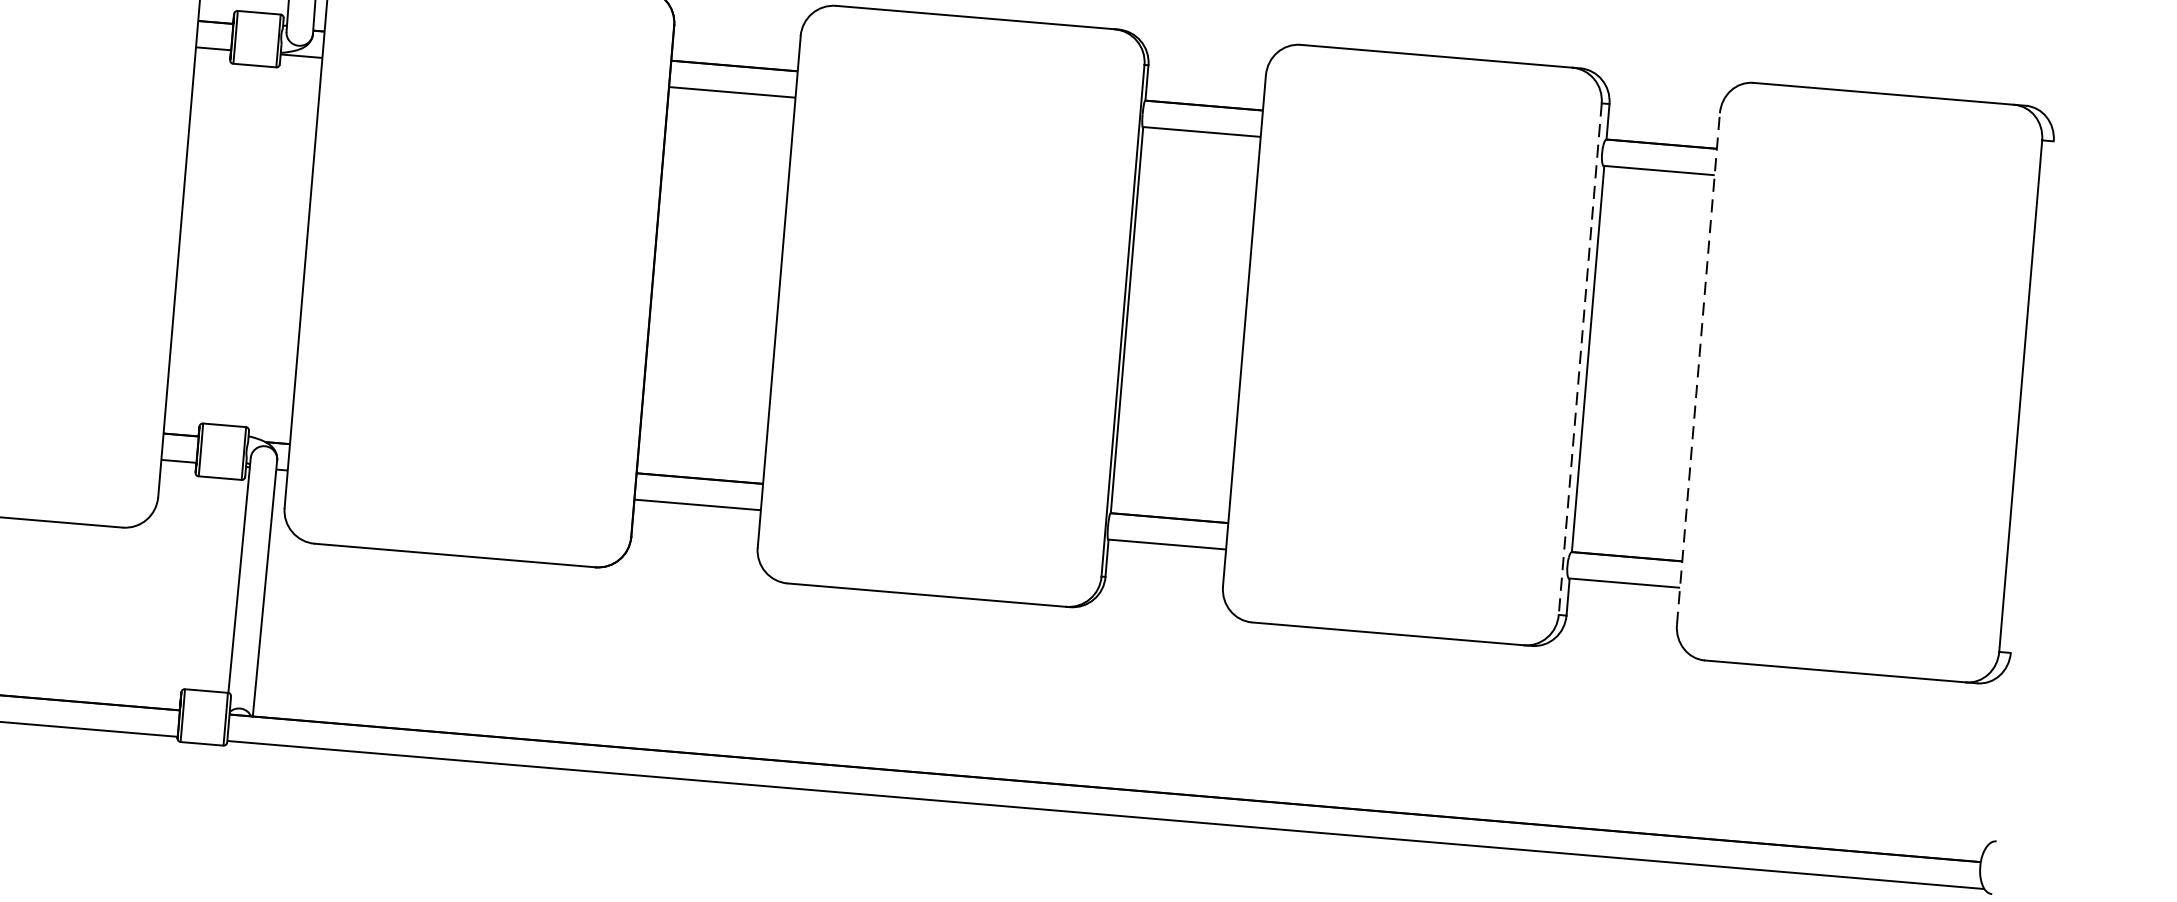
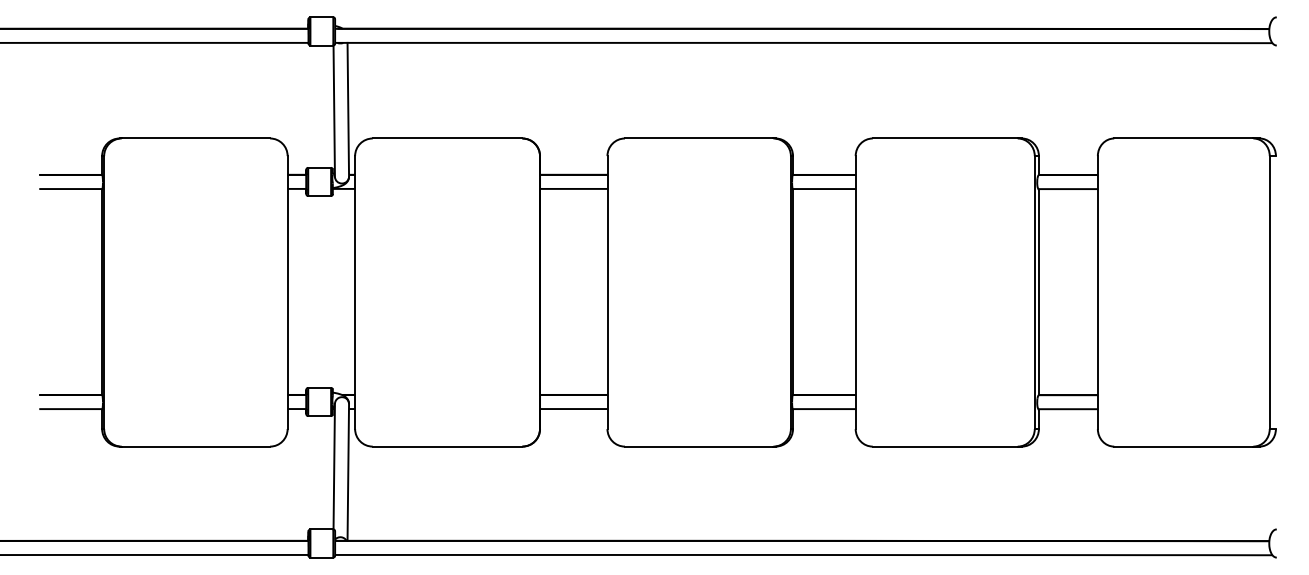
line: (1579, 360) -> (1034, 293), dashed -> solid
line: (1697, 368) -> (1097, 292), dashed -> solid

